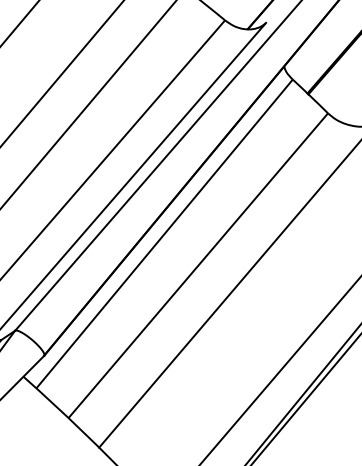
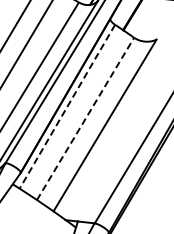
line: (164, 233) -> (67, 106), solid -> dashed
line: (198, 264) -> (85, 118), solid -> dashed

